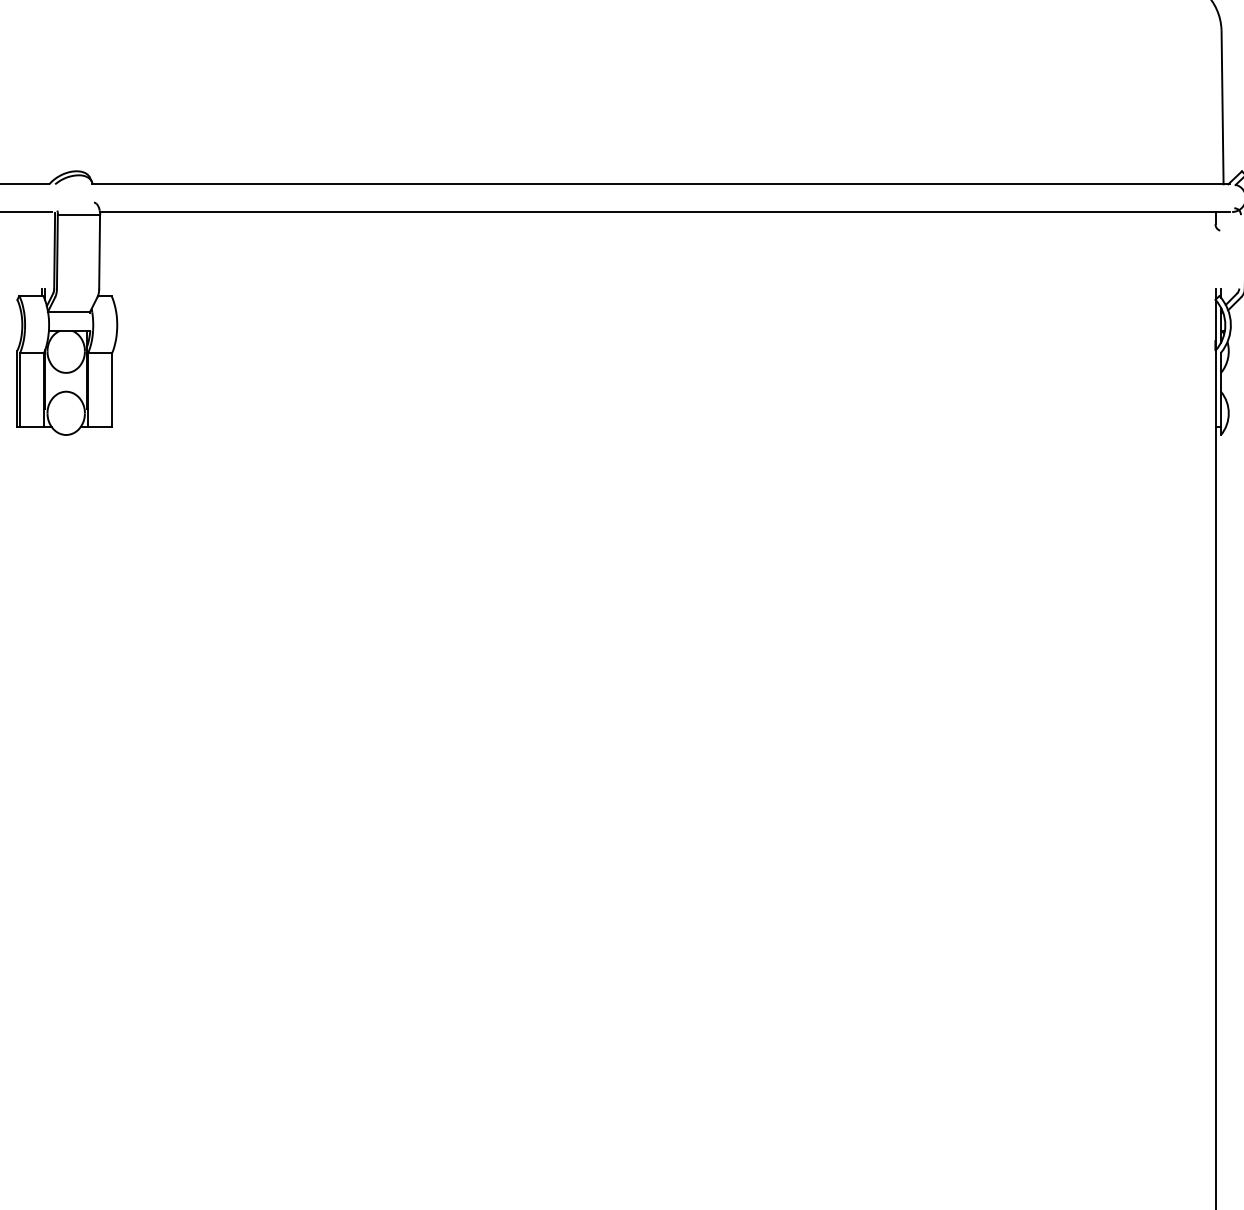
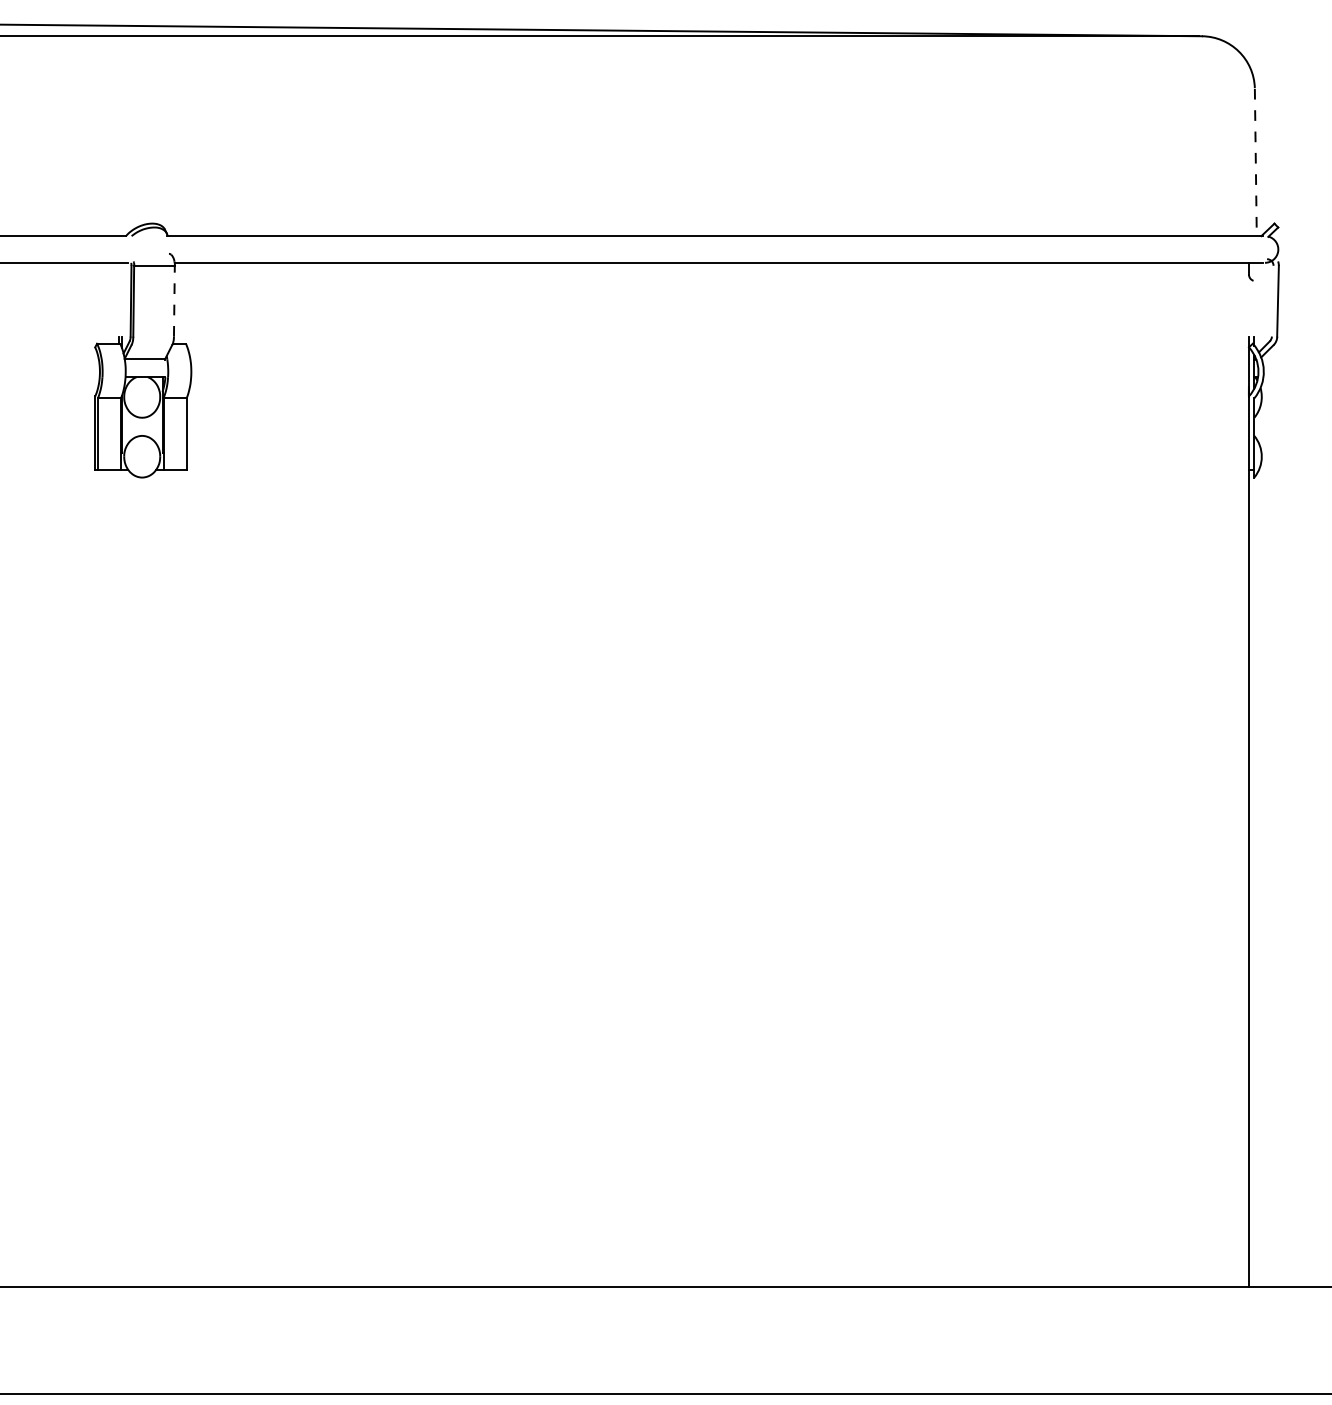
line: (1222, 107) -> (1255, 162), solid -> dashed
line: (99, 251) -> (174, 300), solid -> dashed

